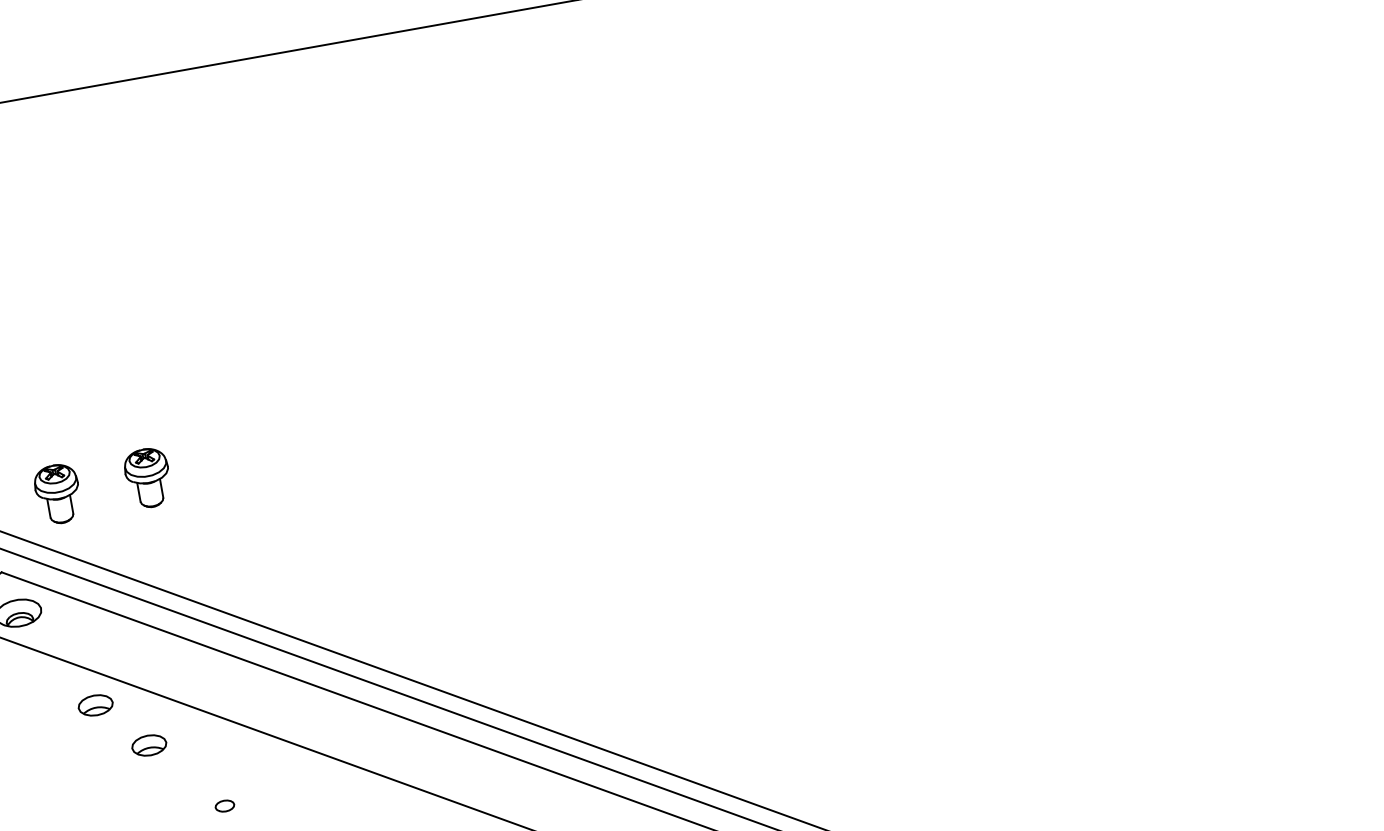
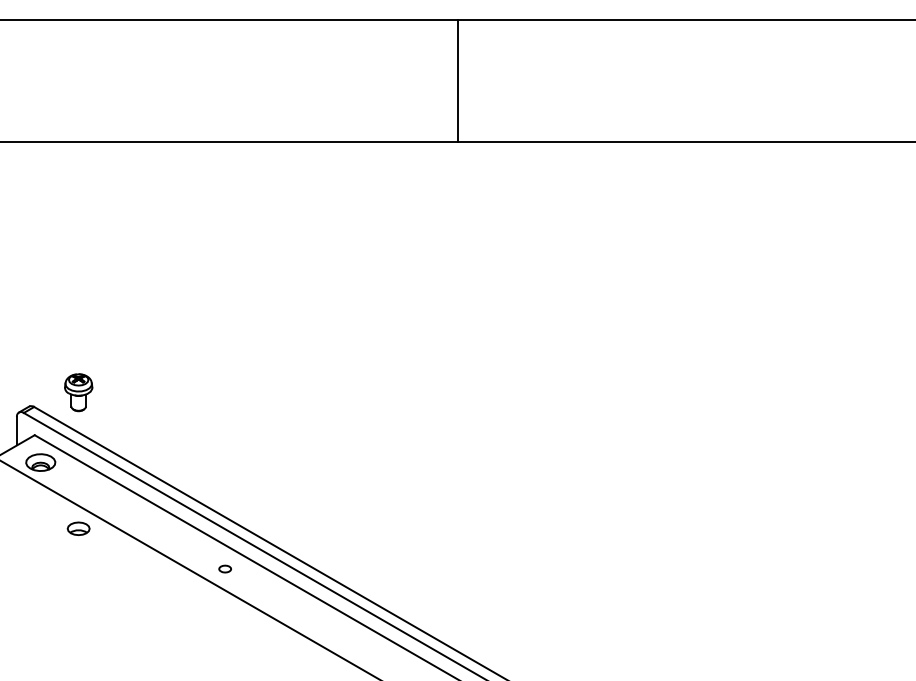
part: (147, 477) -> (136, 392), removed
part: (148, 745) -> (107, 559), removed
part: (223, 805) -> (224, 568), moved

